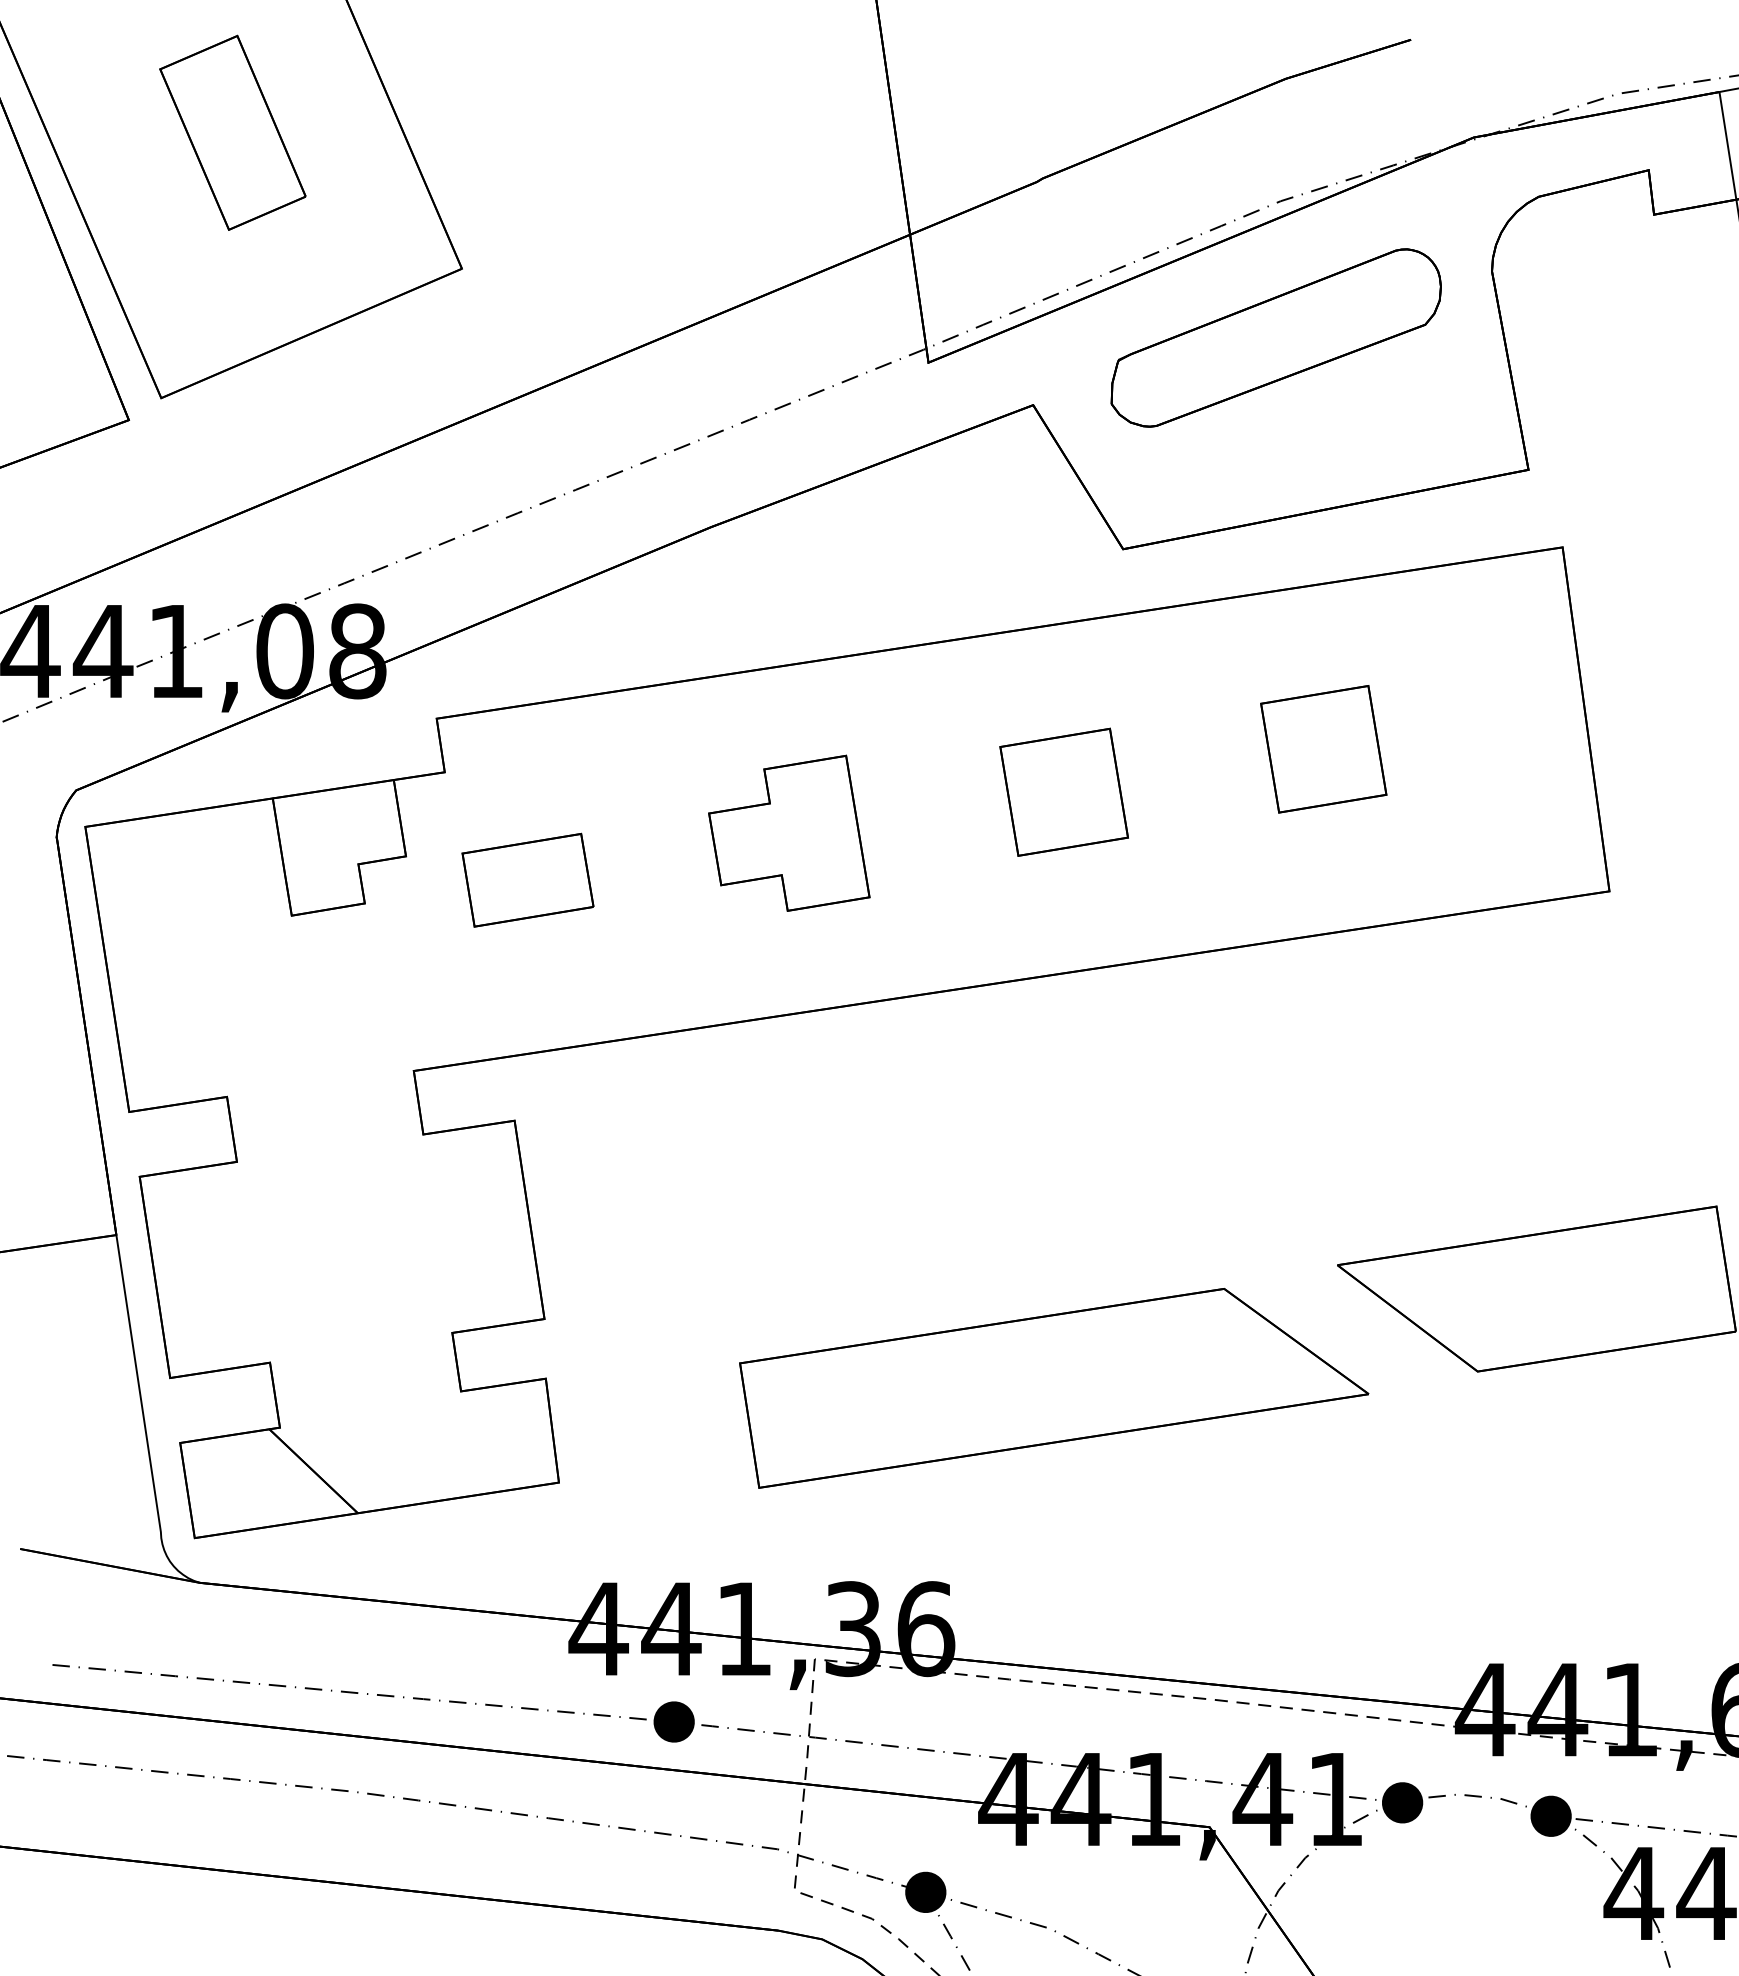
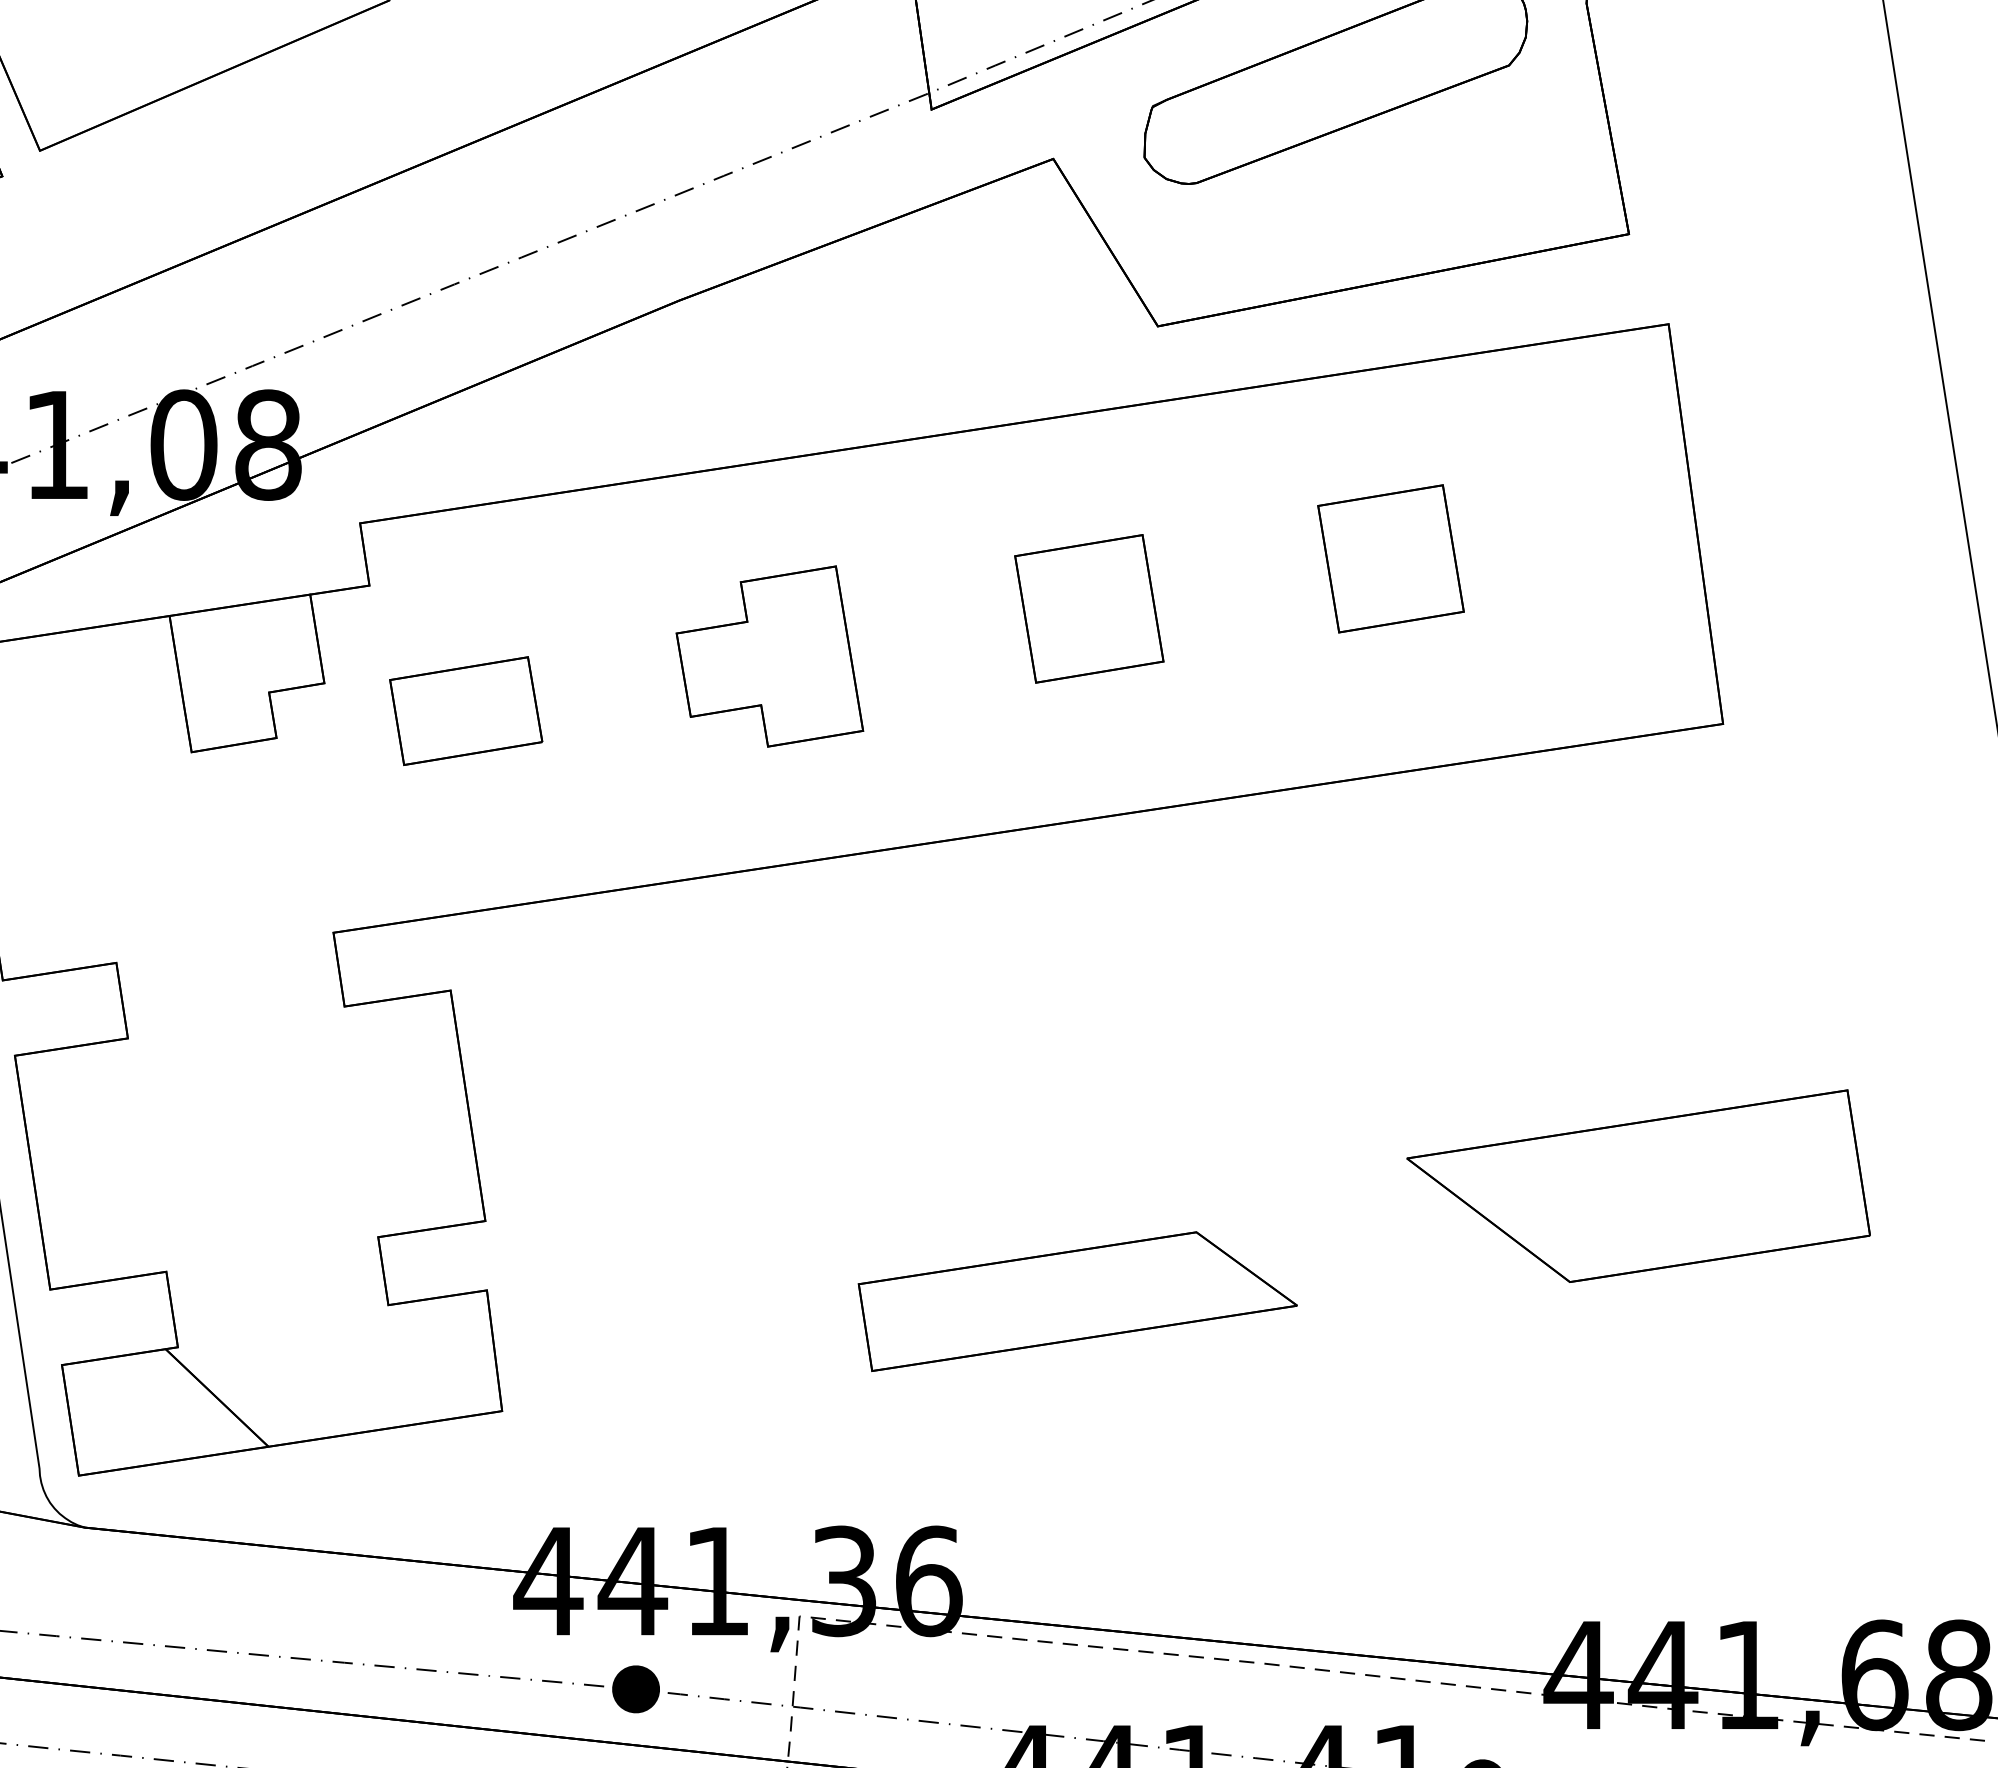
part: (1054, 1388) -> (1078, 1301), size x0.6

